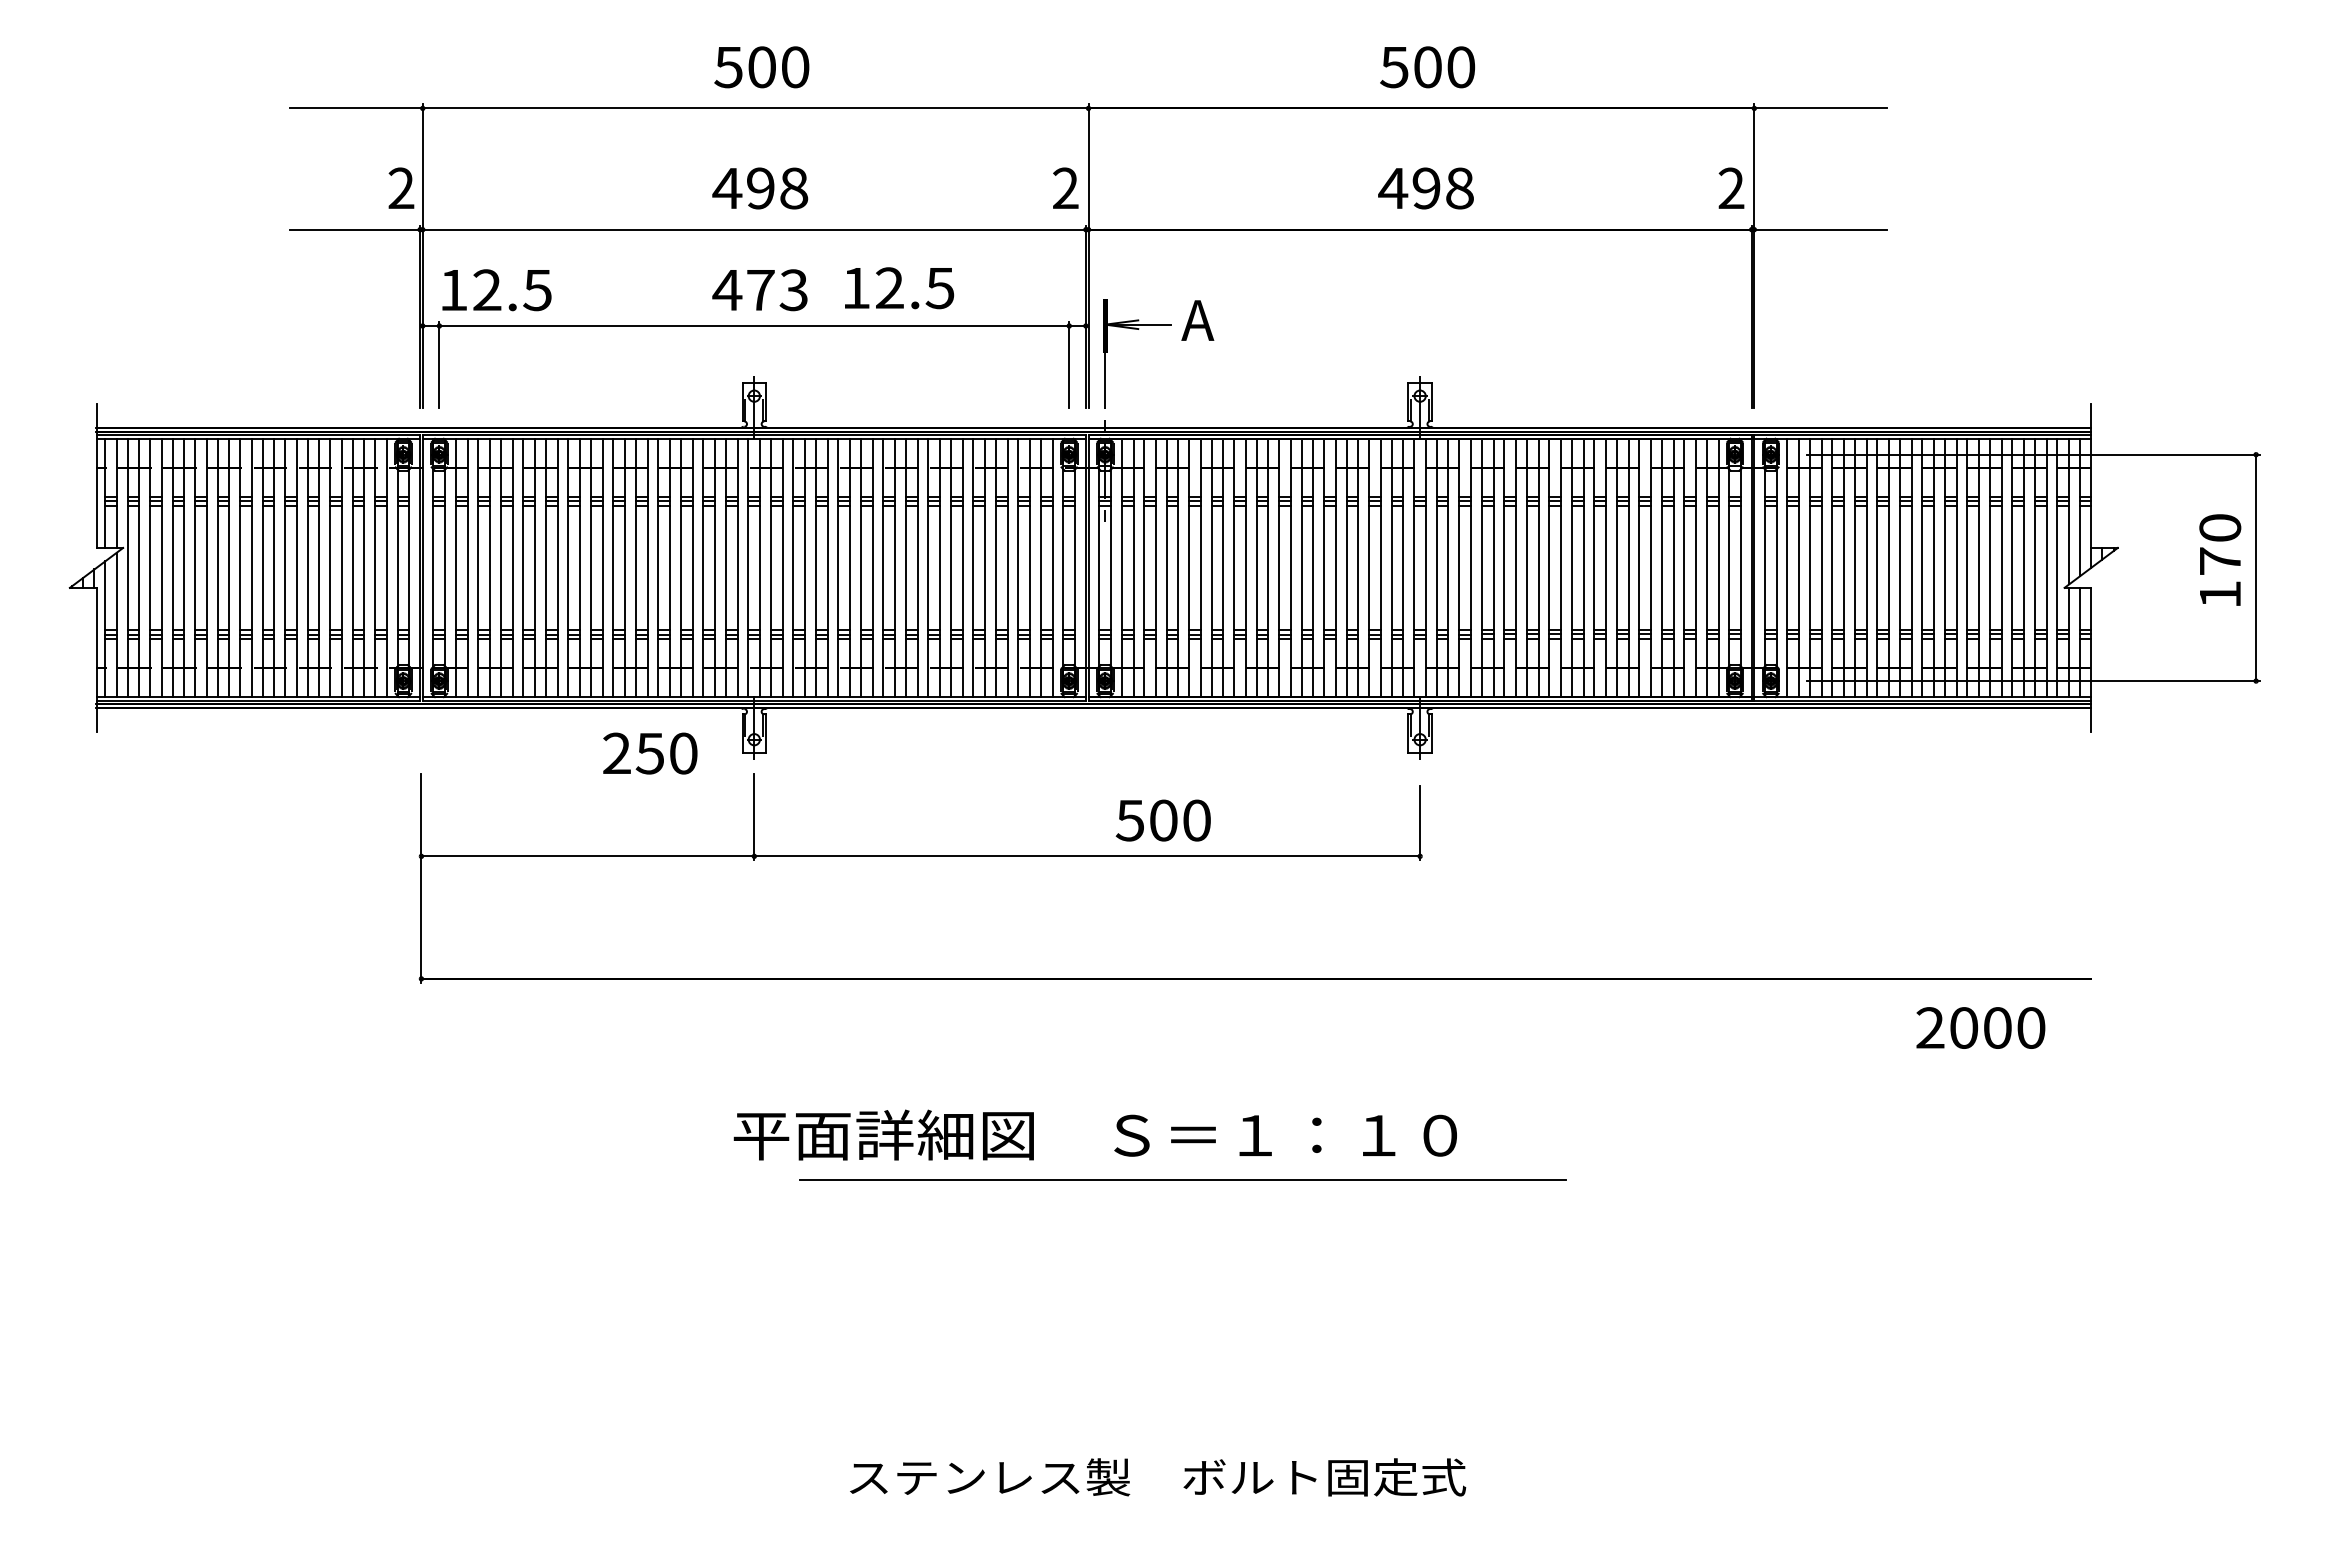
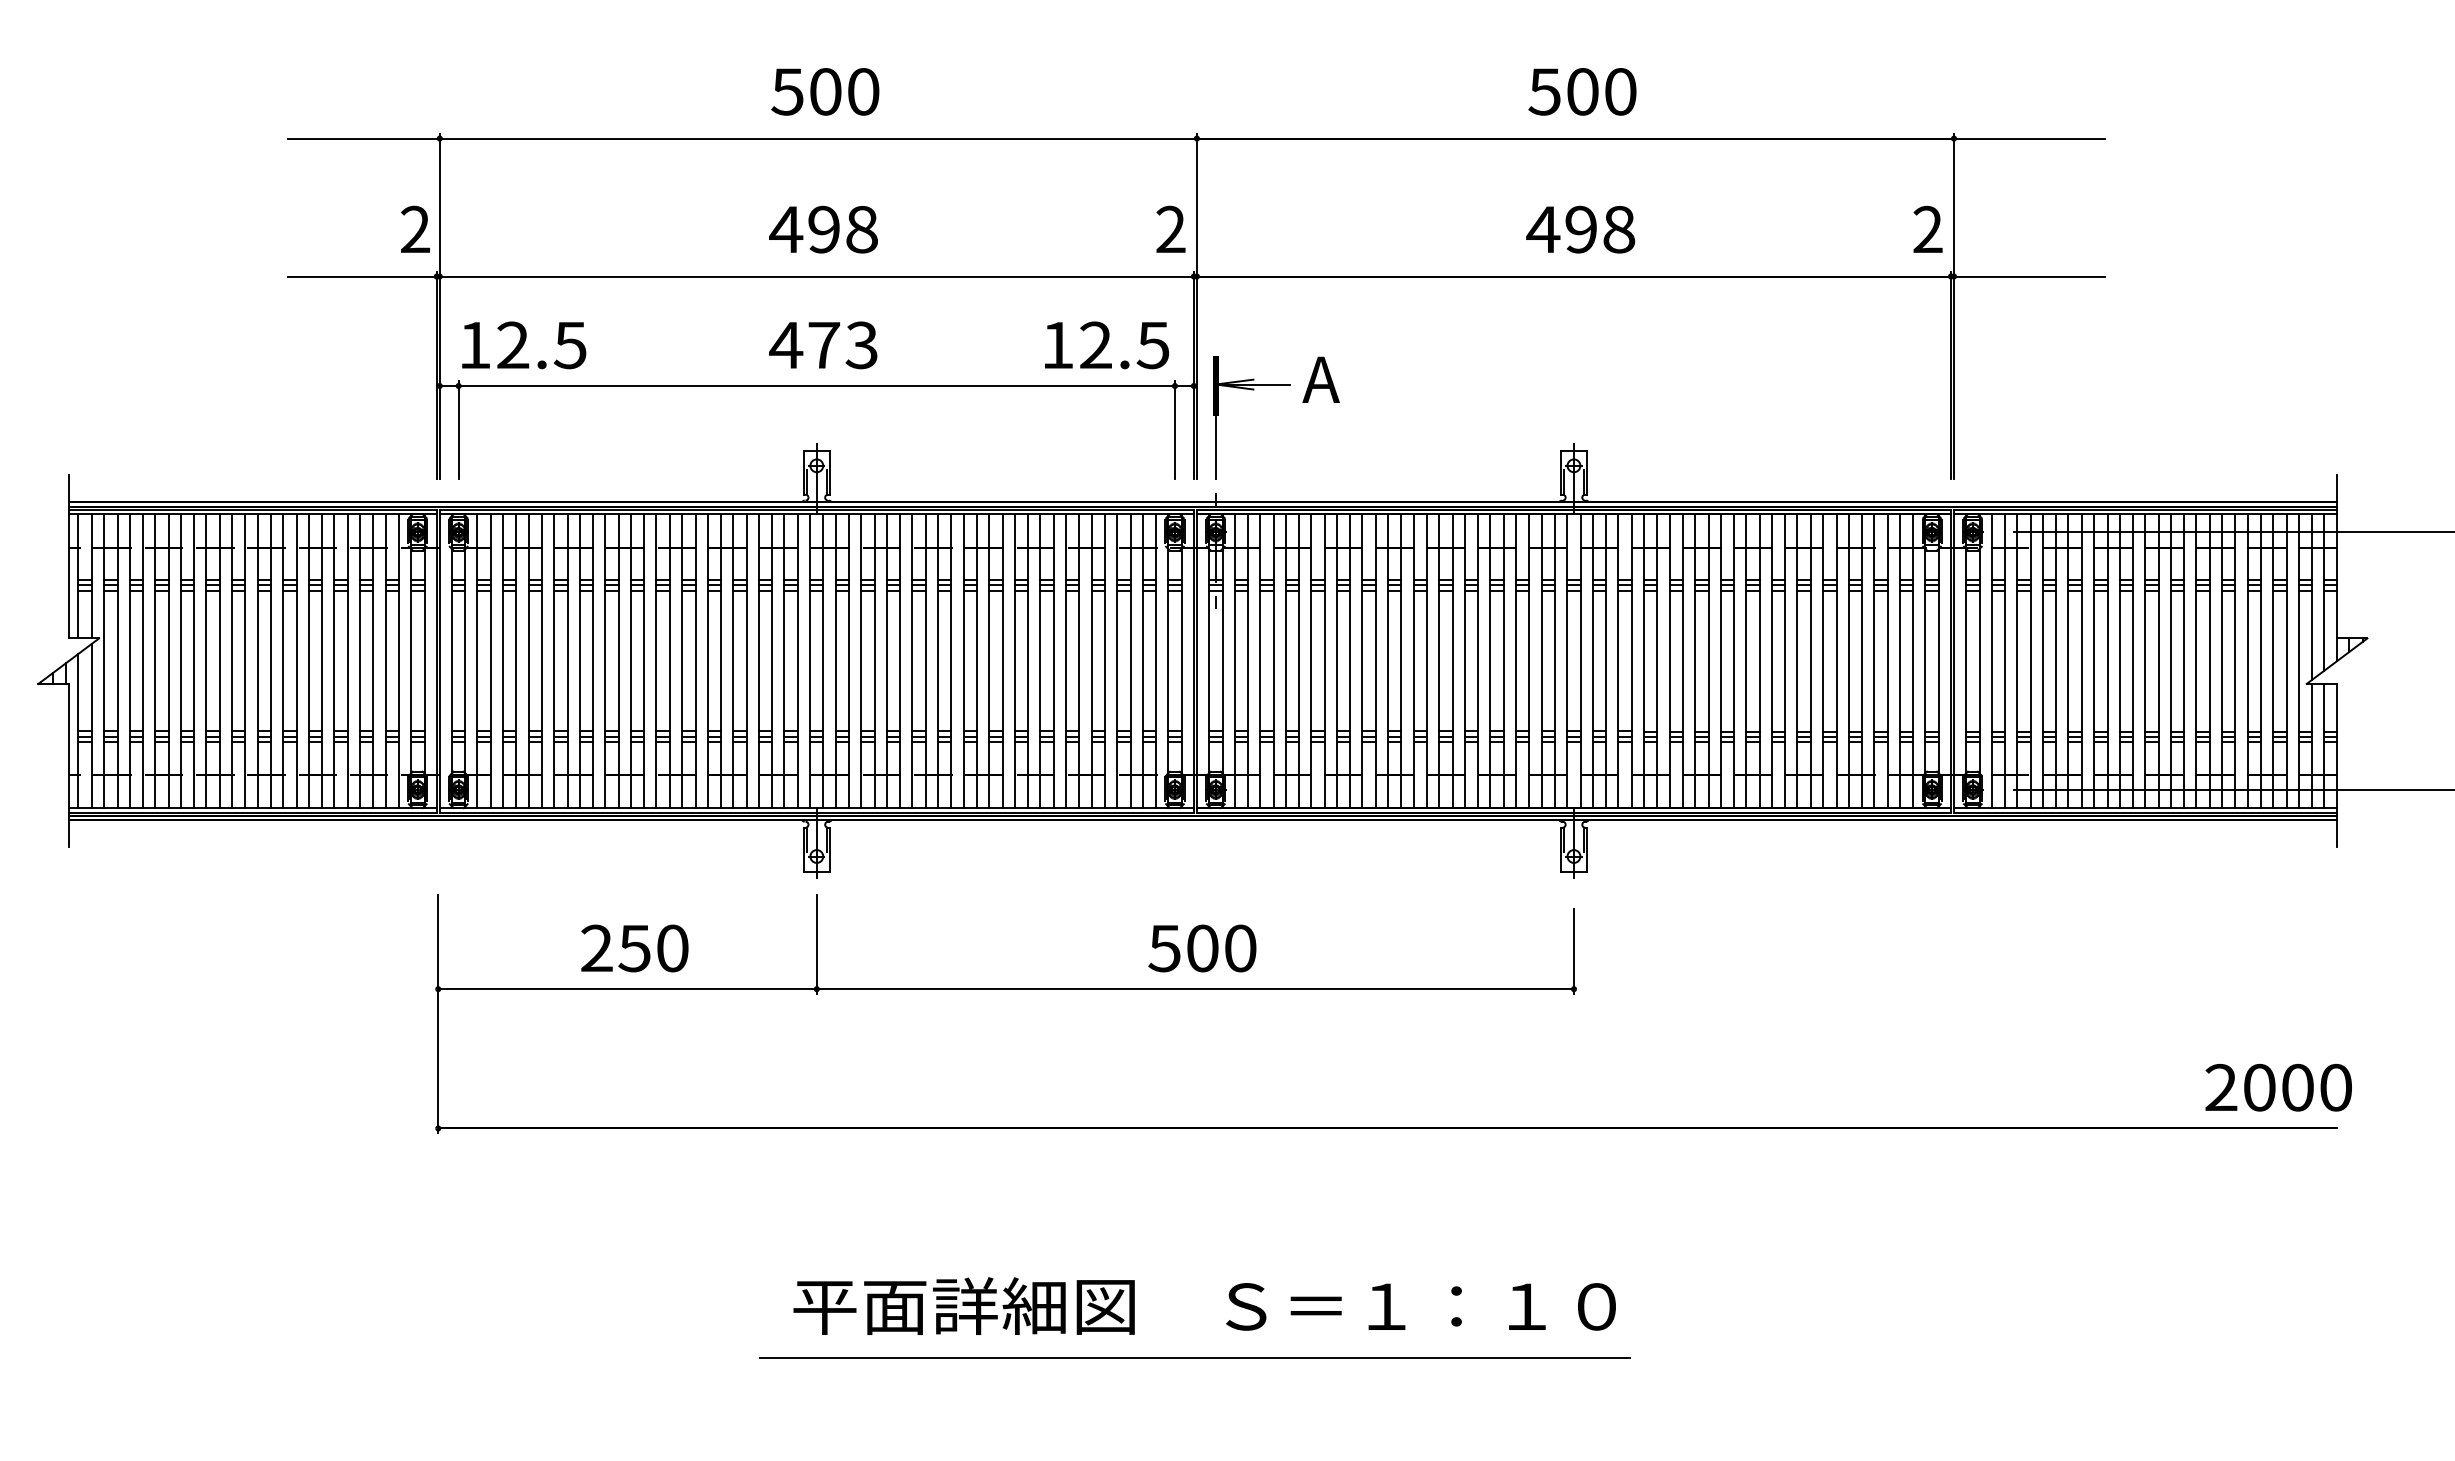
text: (899, 288) -> (1107, 345), moved
text: (650, 753) -> (635, 948), moved
text: (1162, 820) -> (1201, 948), moved
text: (1980, 1027) -> (2278, 1087), moved
line: (1182, 1179) -> (1194, 1356), moved

